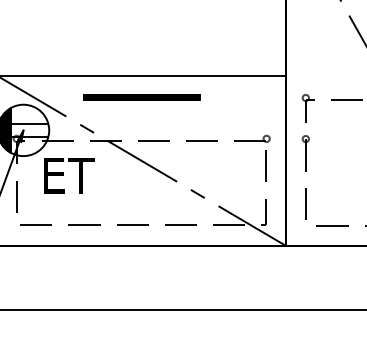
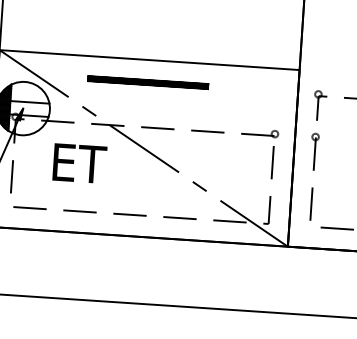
text: (69, 175) -> (80, 163), moved

